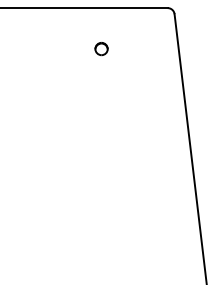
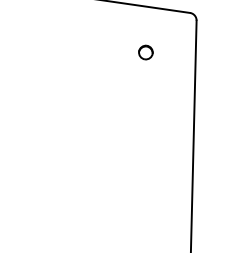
part: (101, 49) -> (145, 53), moved

